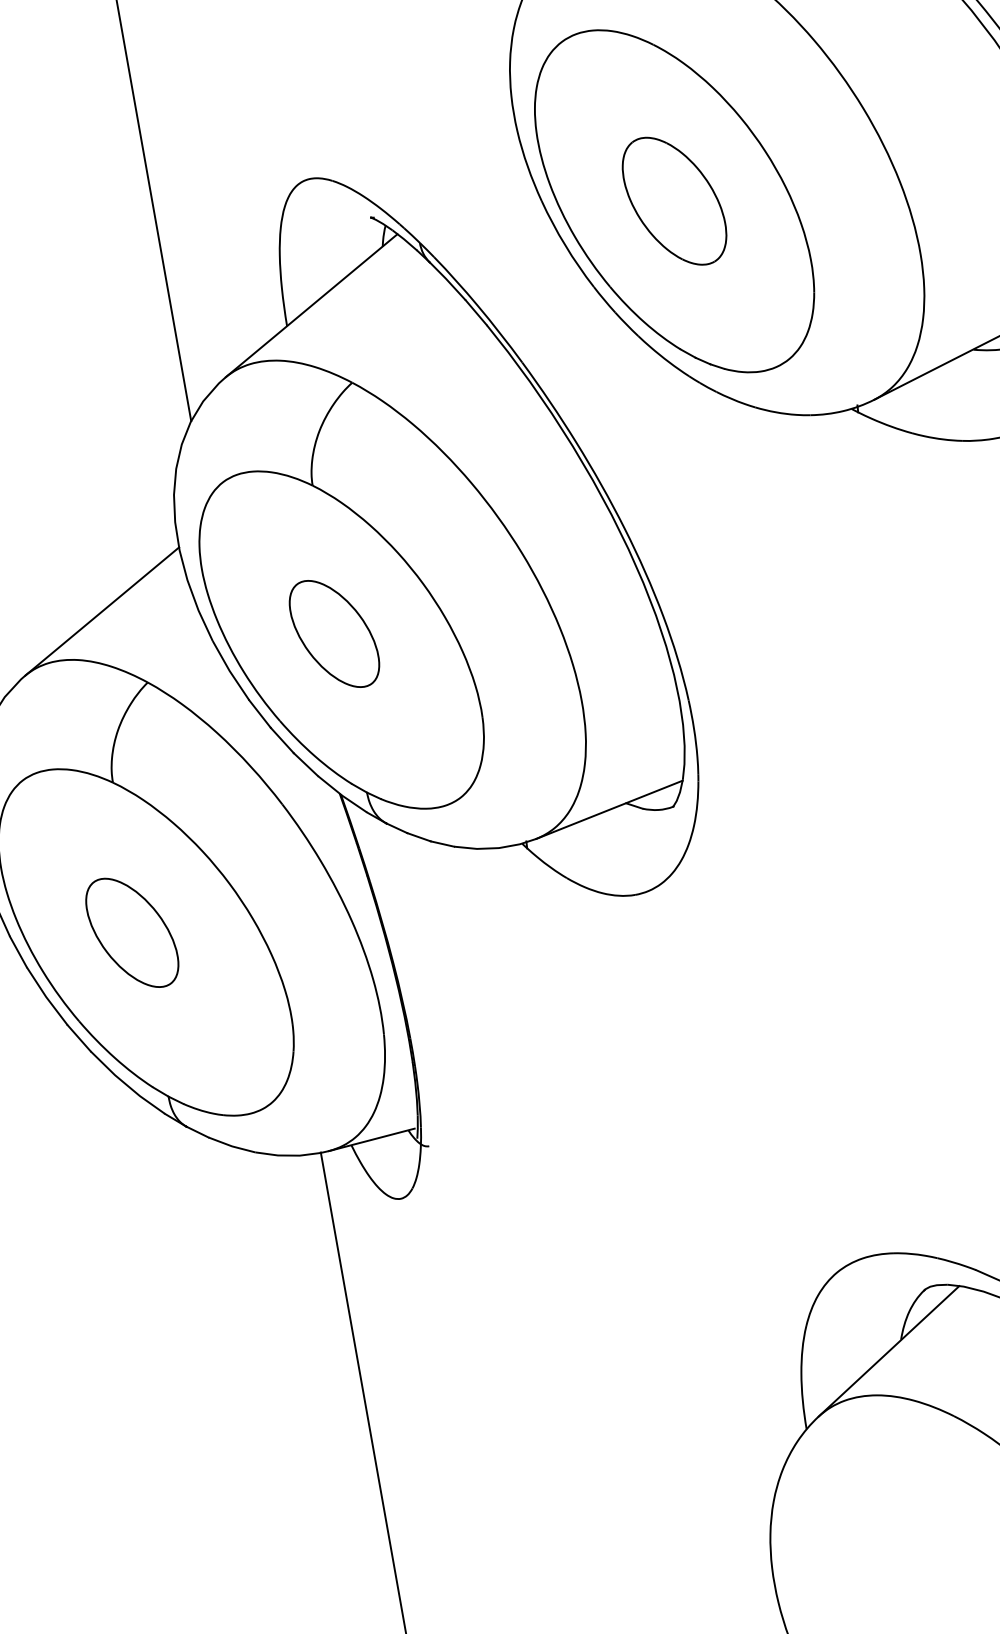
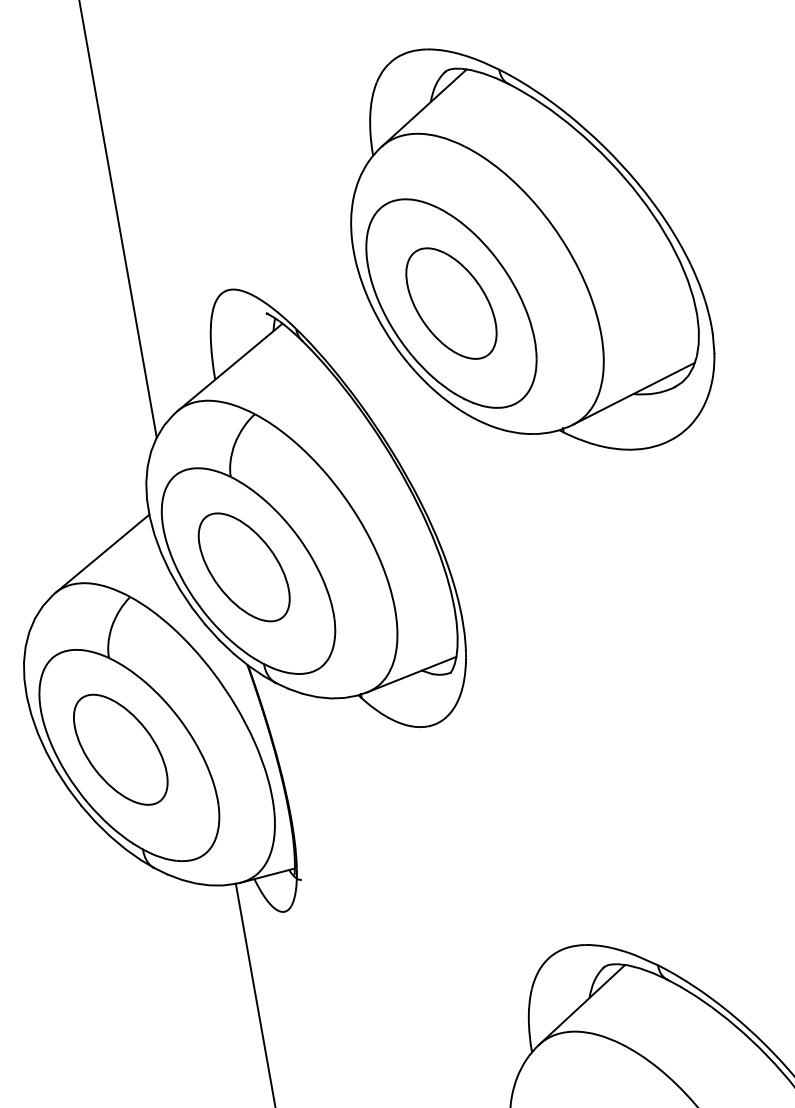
part: (674, 201) -> (451, 303), size x1.43
part: (333, 634) -> (243, 567), size x1.67
part: (131, 932) -> (120, 749), size x1.67

